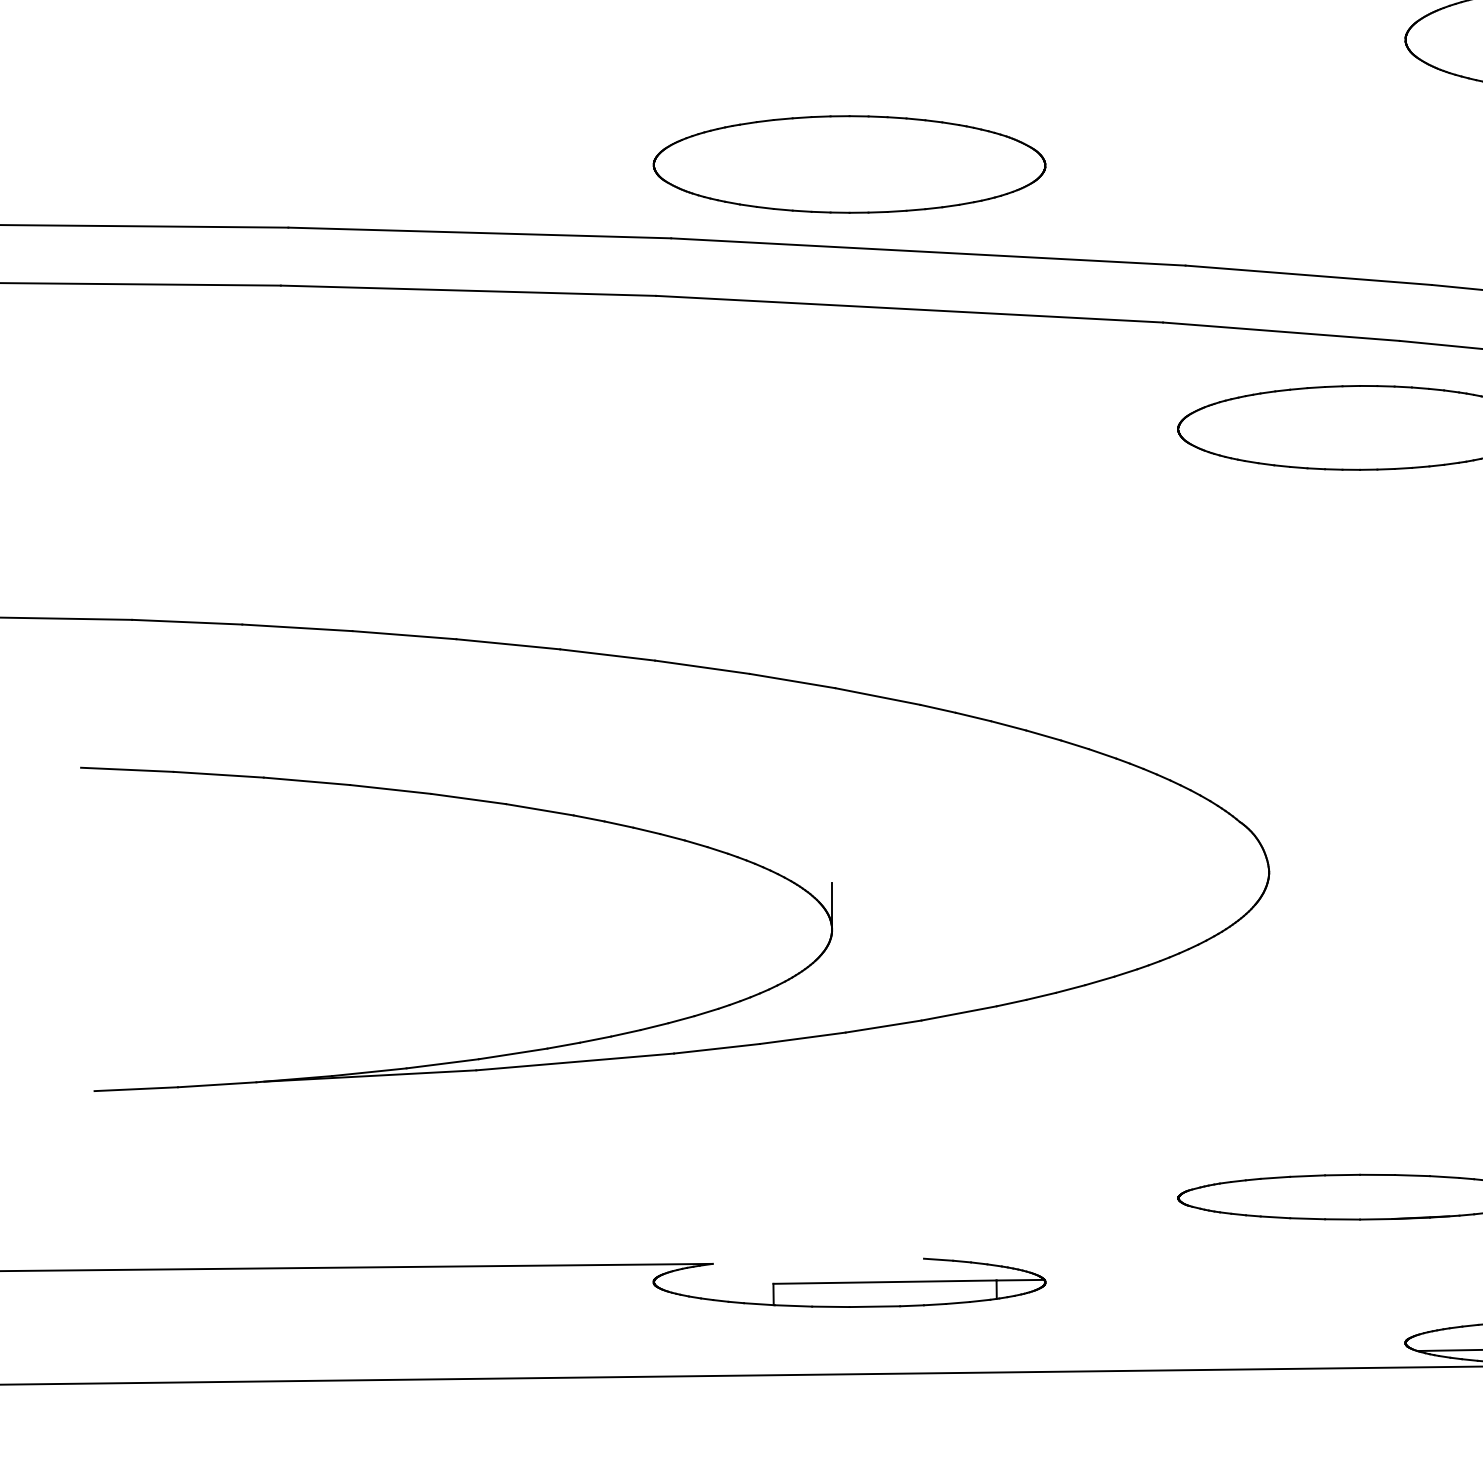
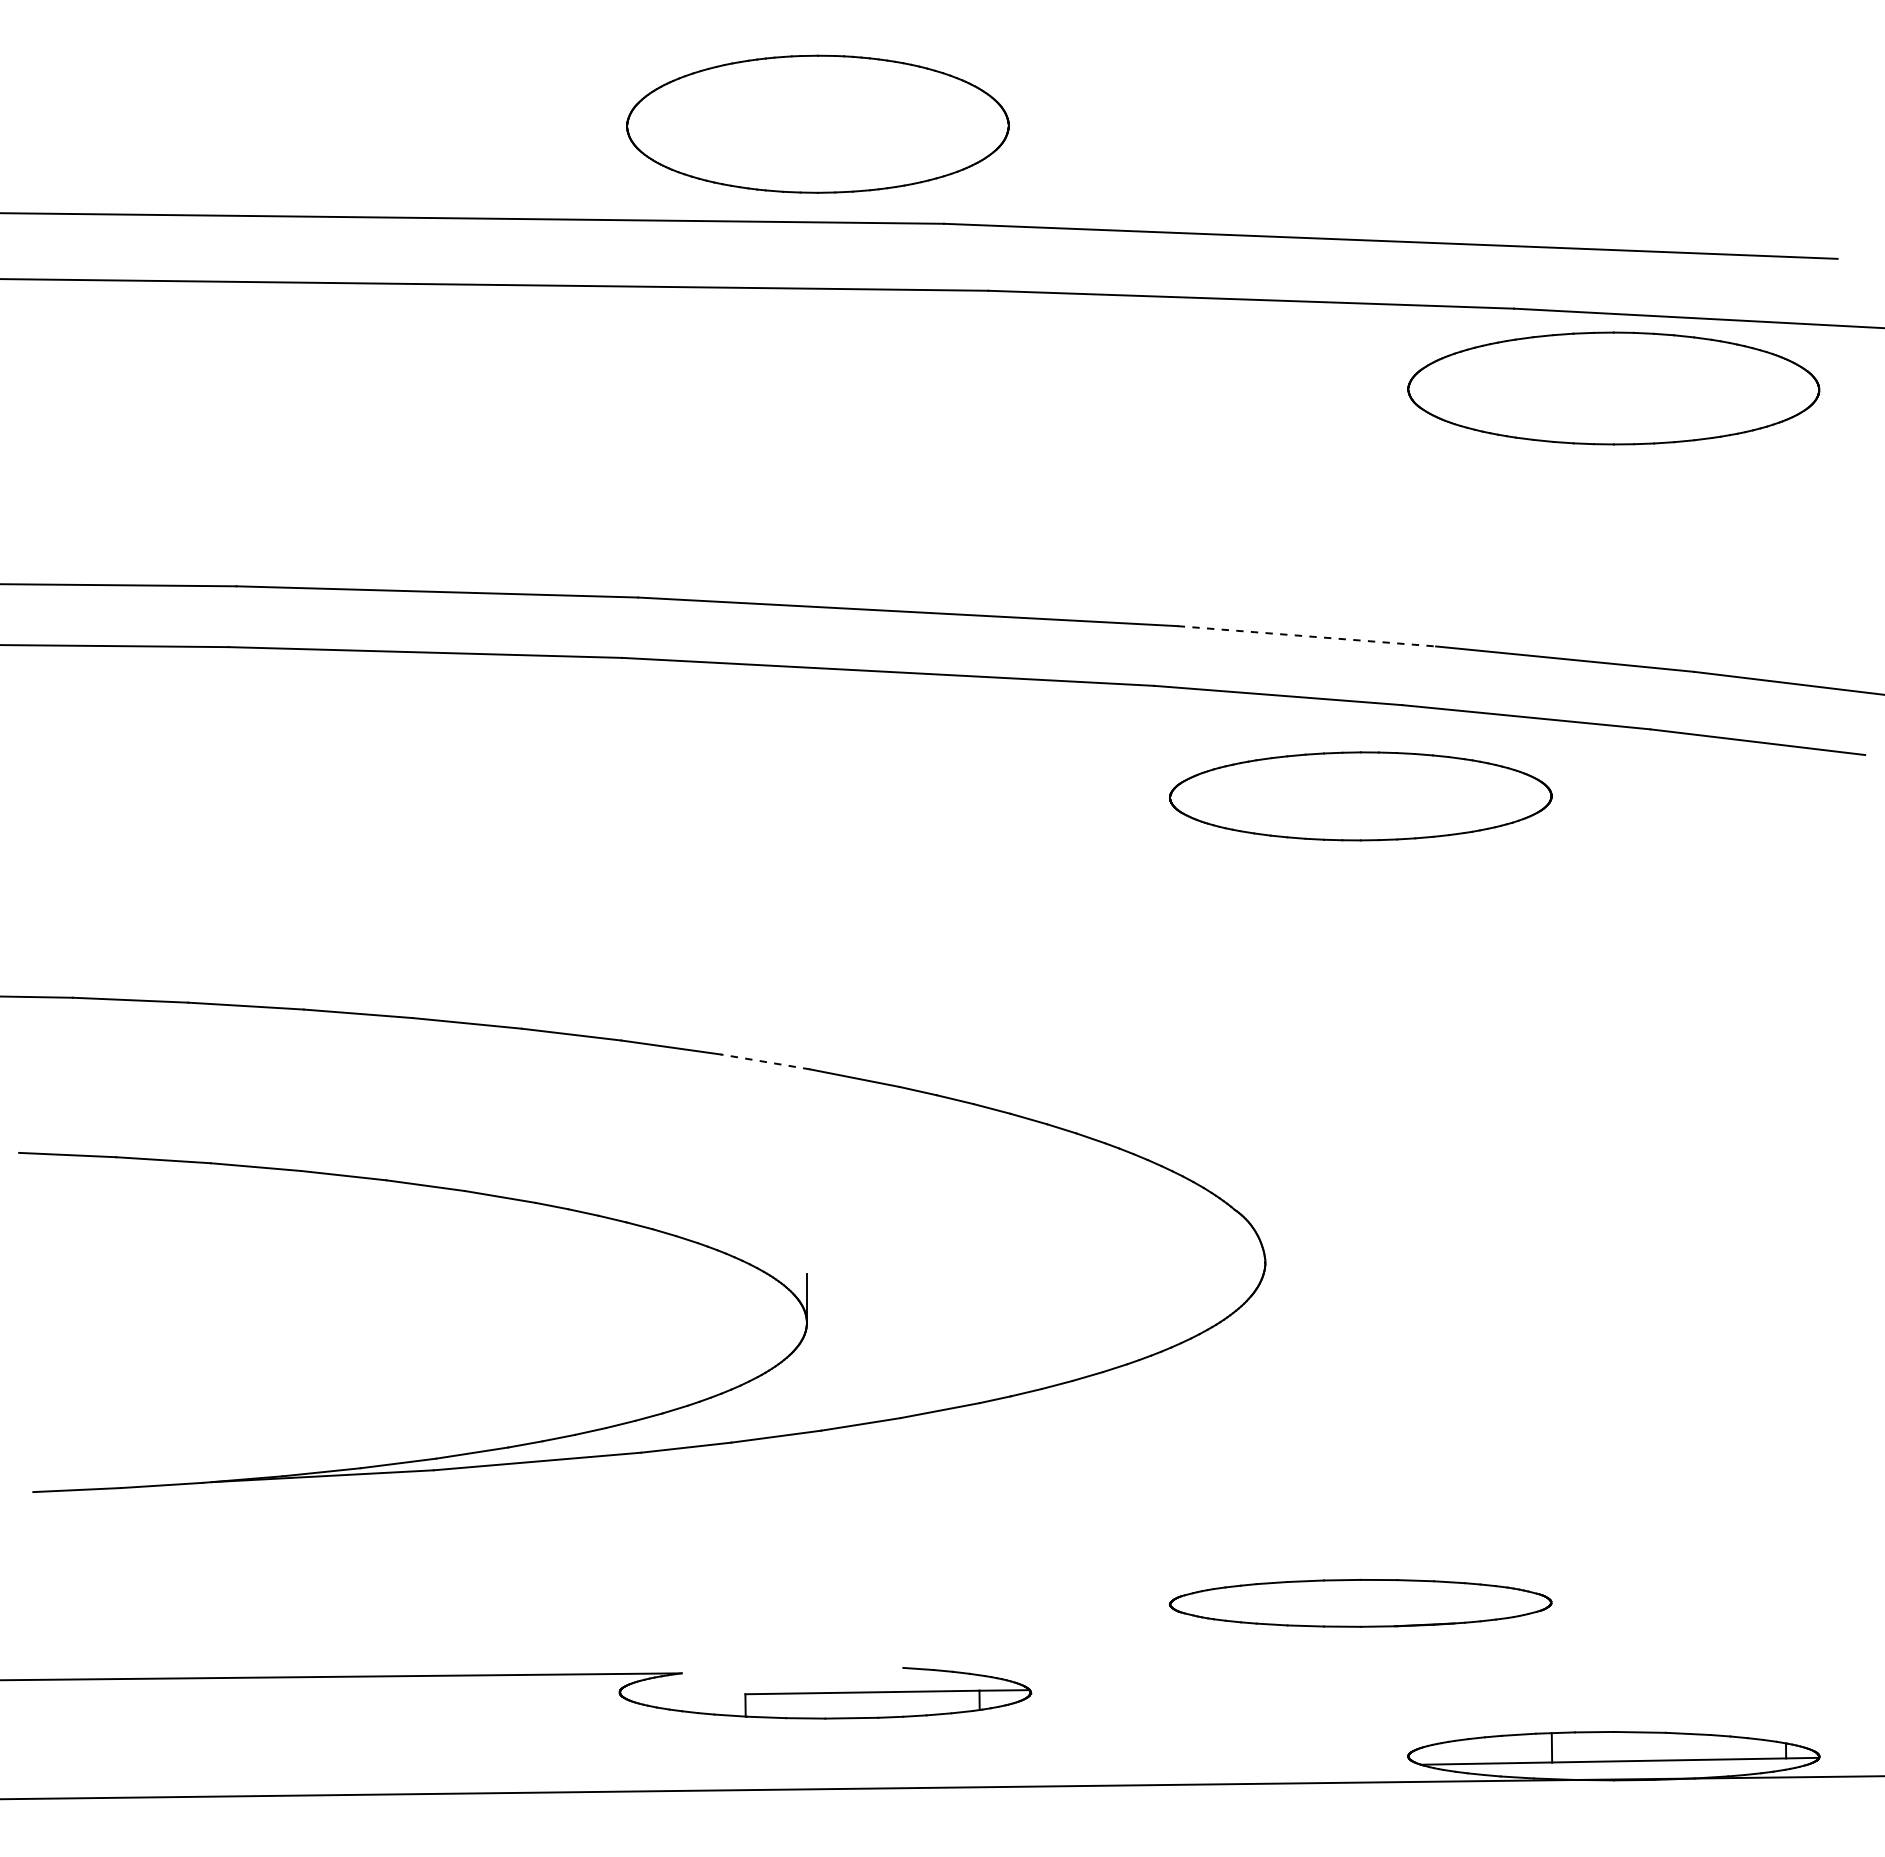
part: (848, 163) -> (824, 519), removed
line: (1308, 275) -> (1306, 636), solid -> dashed
line: (791, 680) -> (764, 1061), solid -> dashed

